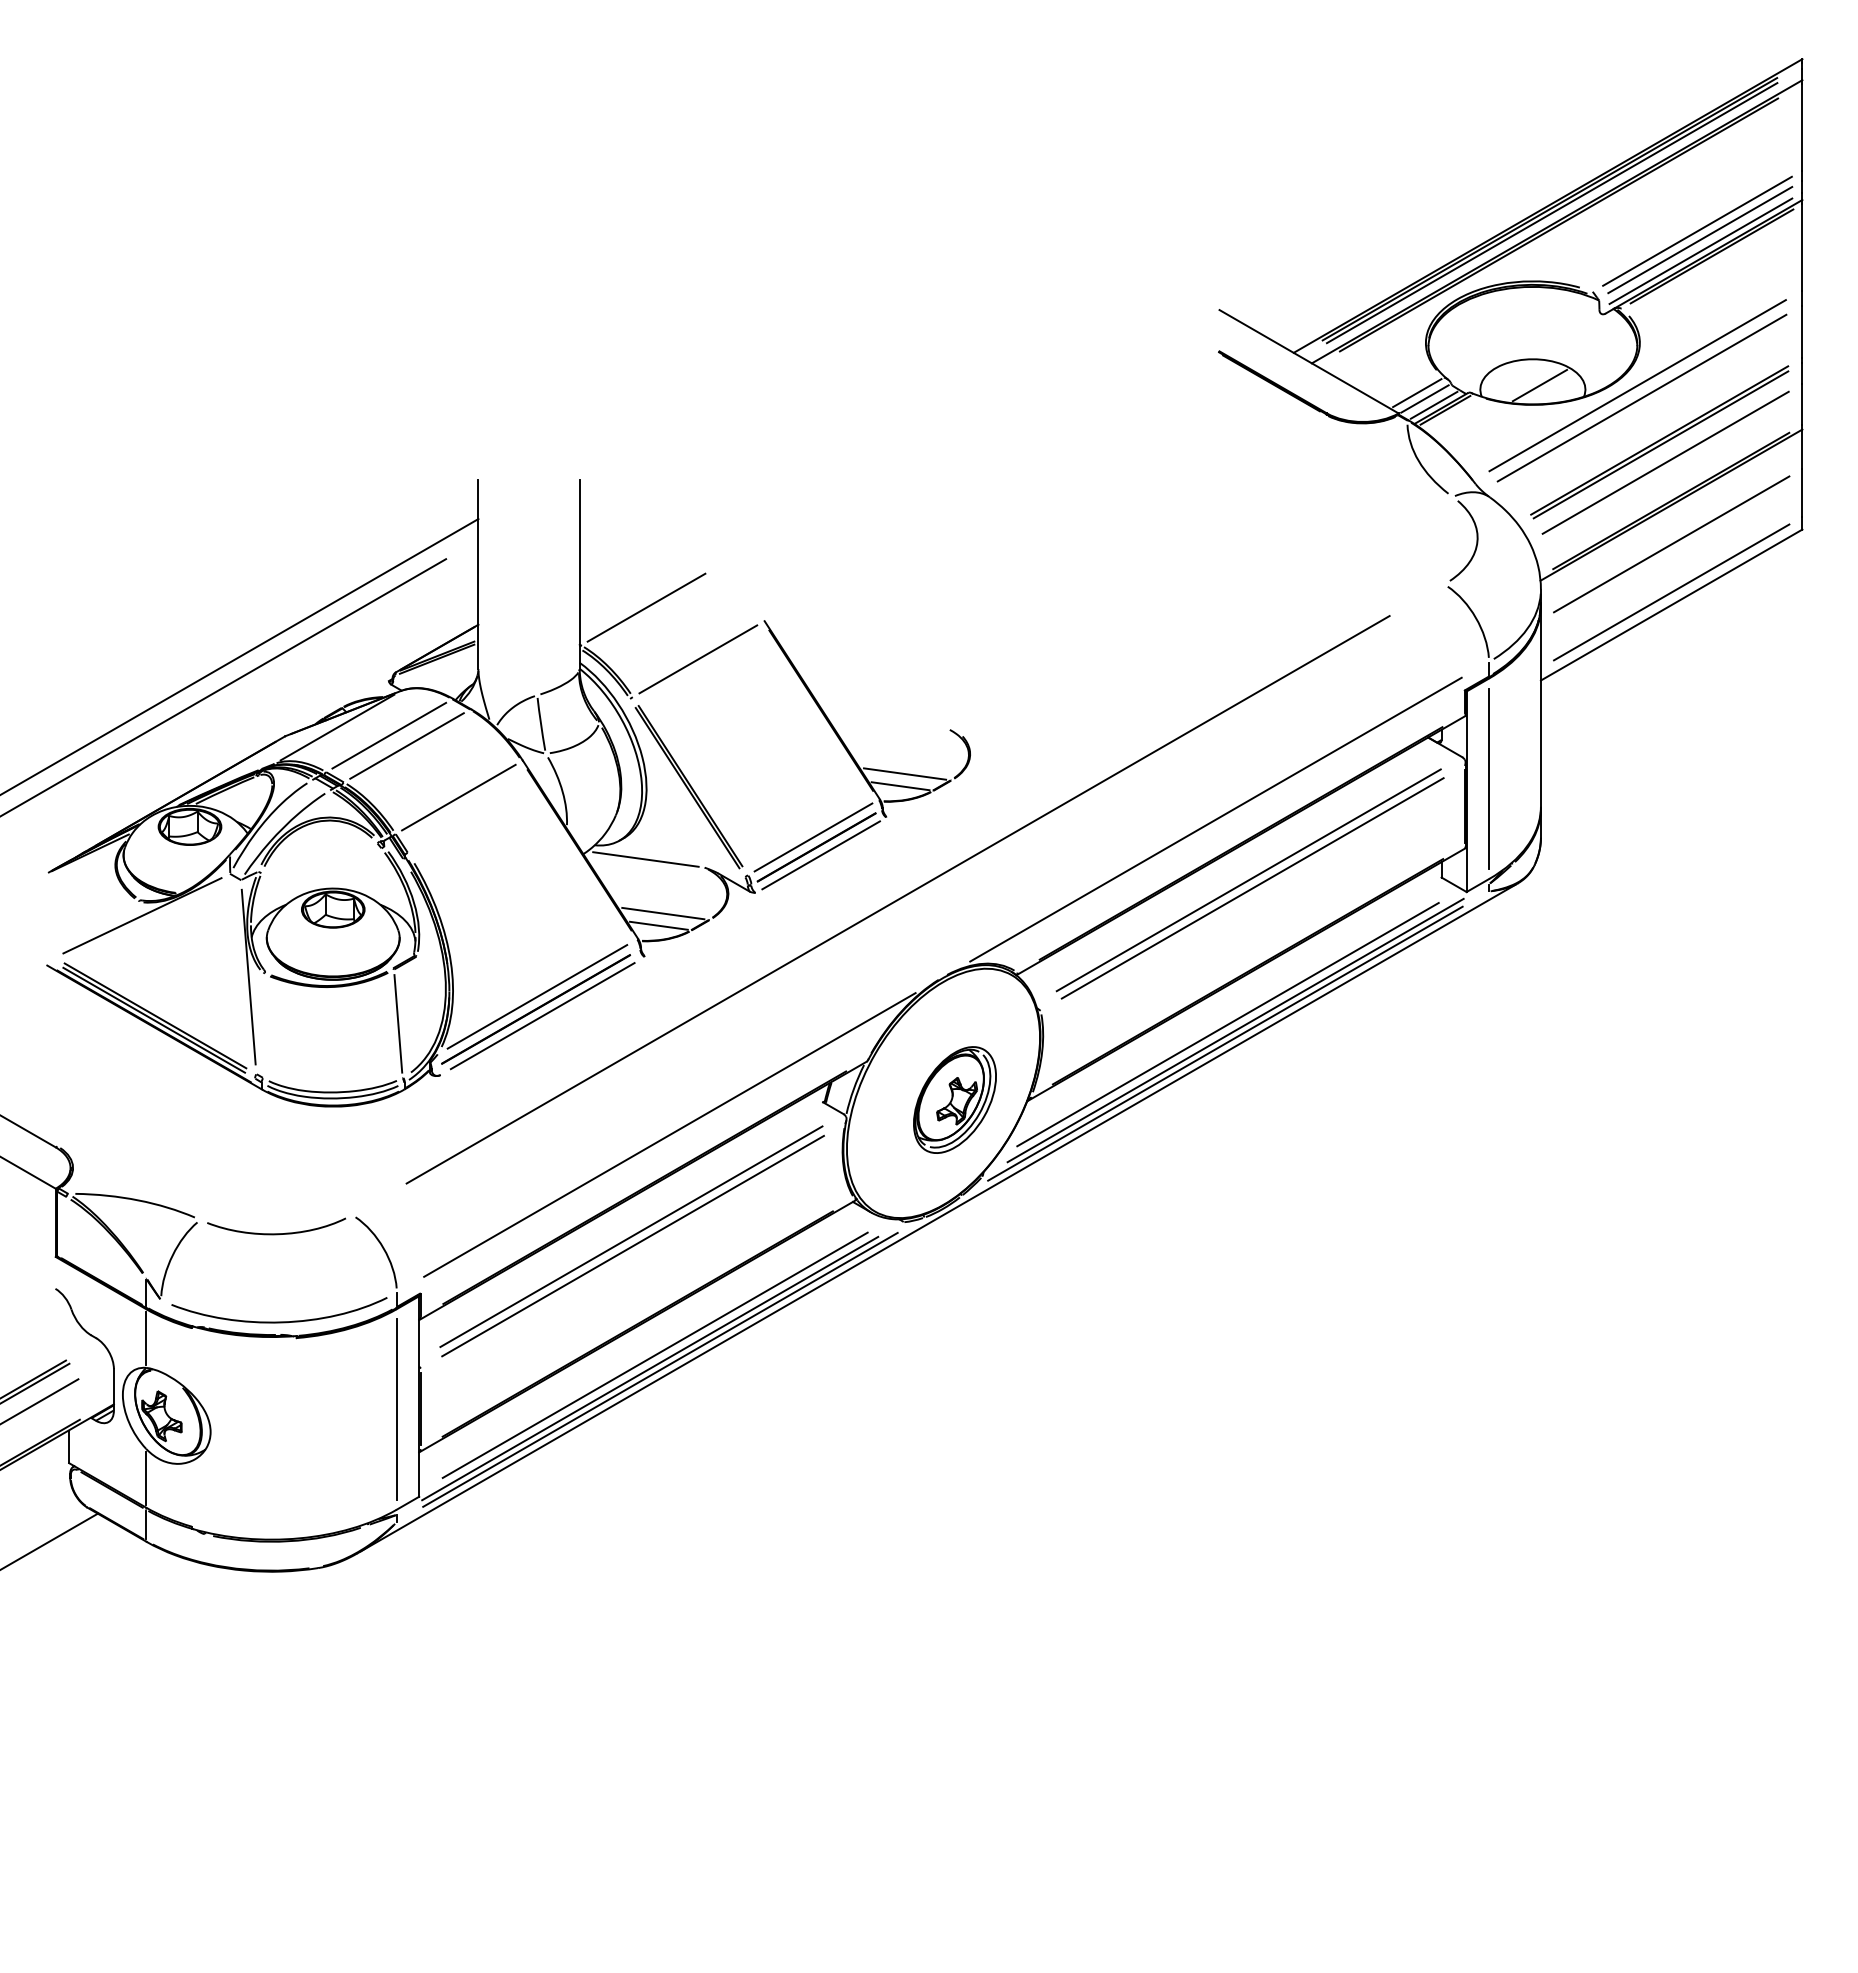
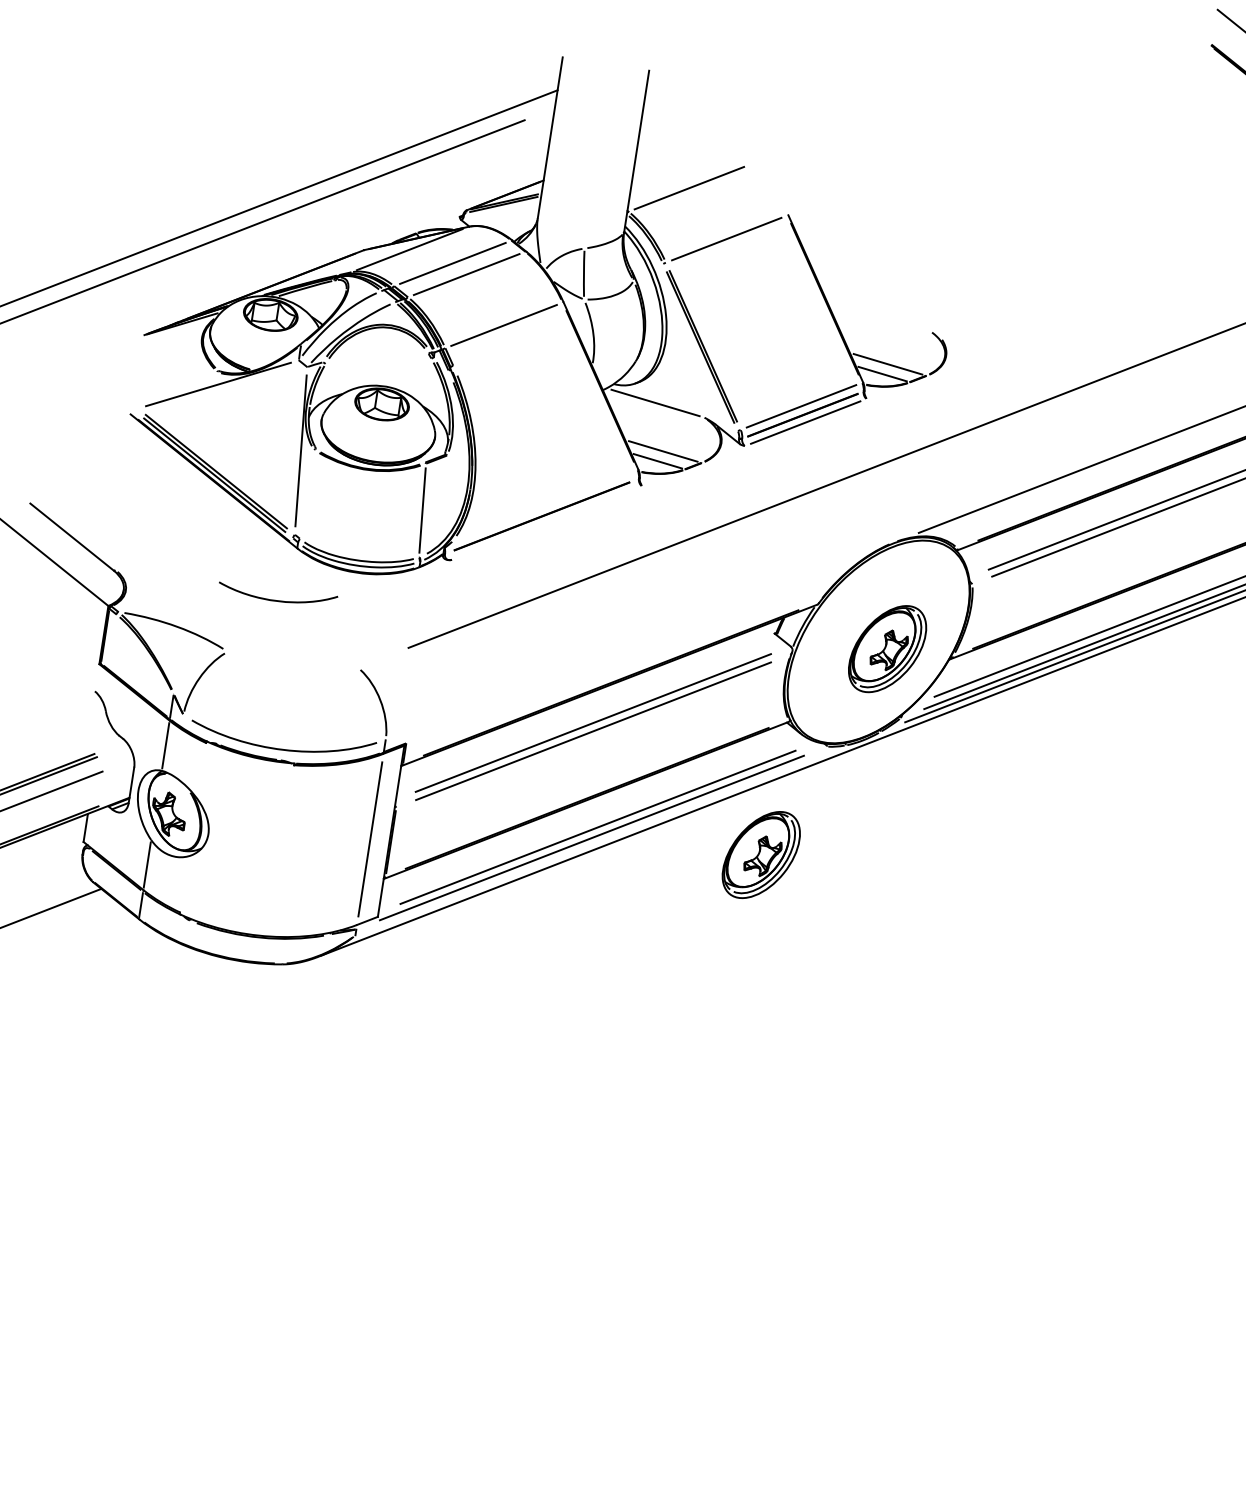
line: (537, 996) -> (544, 505), removed
line: (542, 1016) -> (546, 523), removed
line: (669, 1134) -> (639, 640), removed
curve: (276, 1233) -> (276, 600), moved
part: (846, 1357) -> (760, 854), added
line: (660, 1369) -> (600, 840), removed

